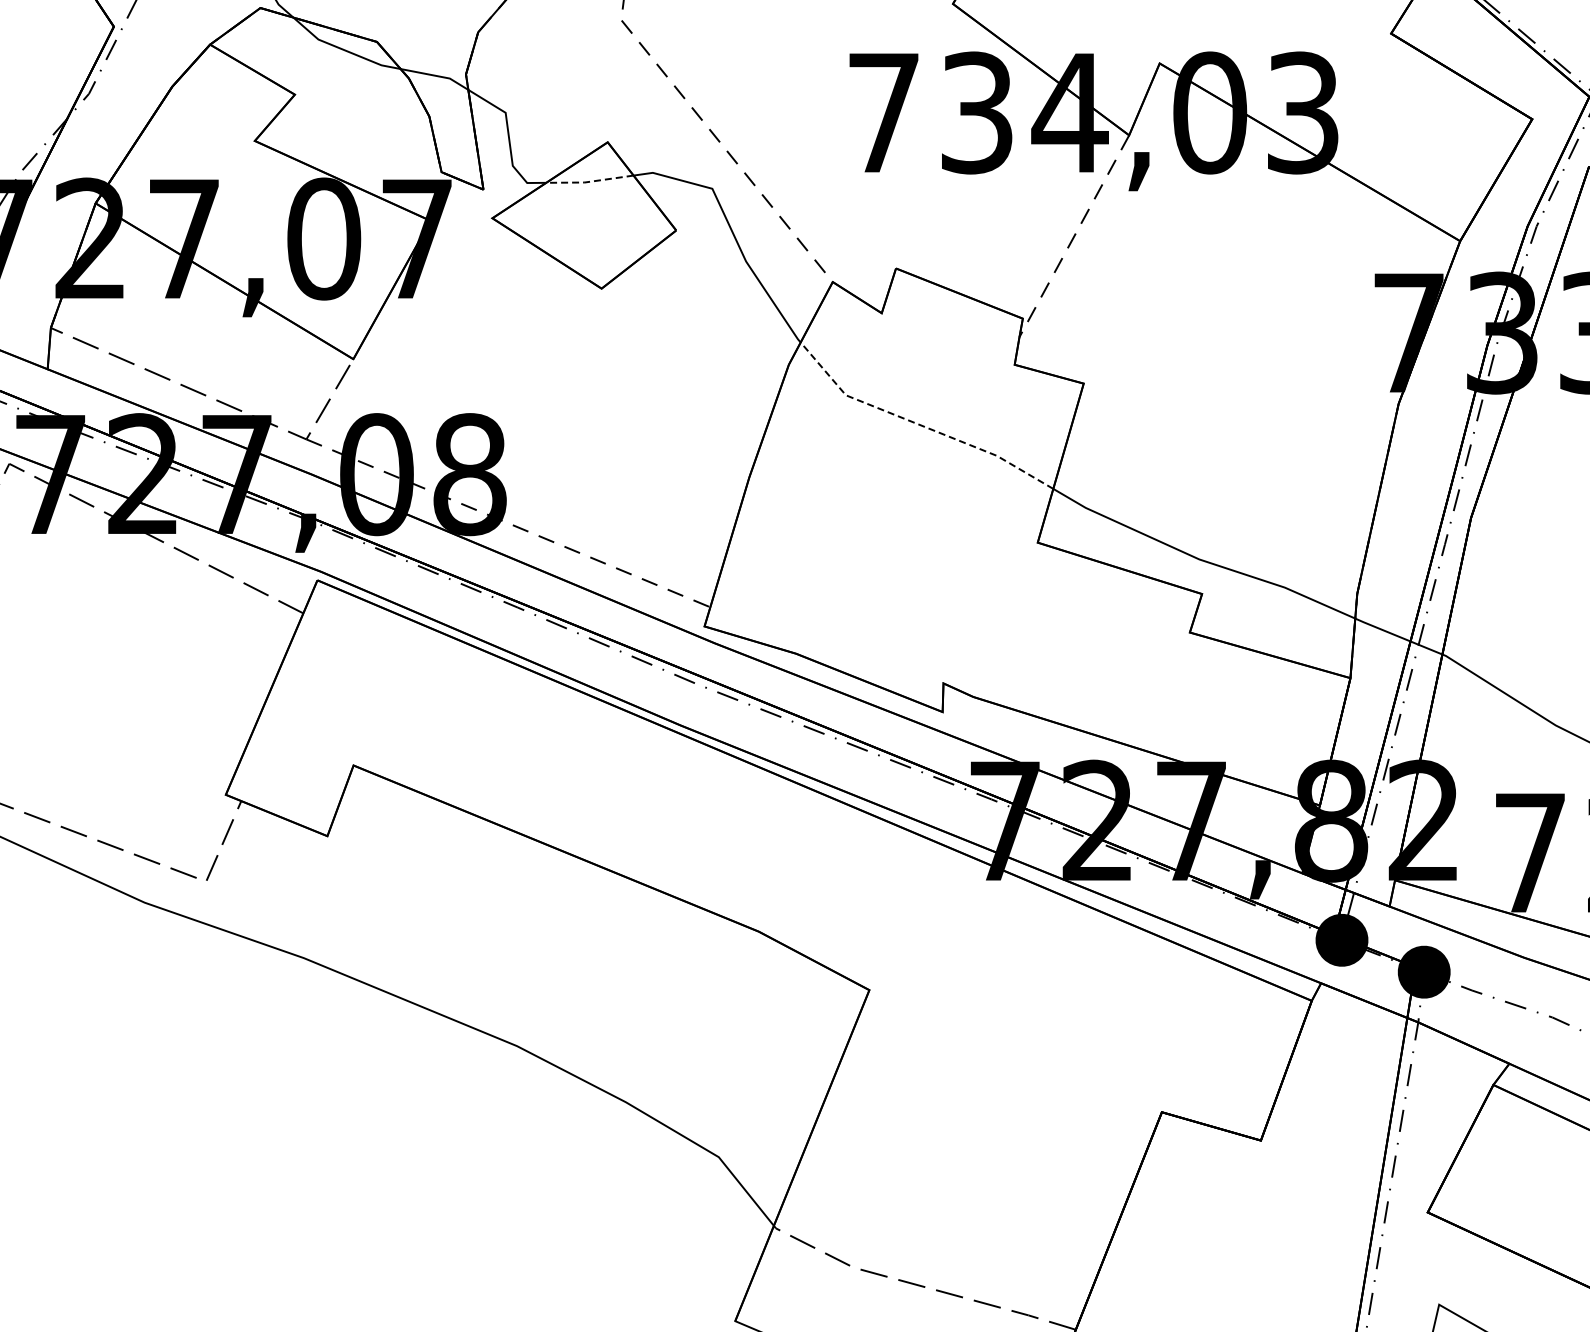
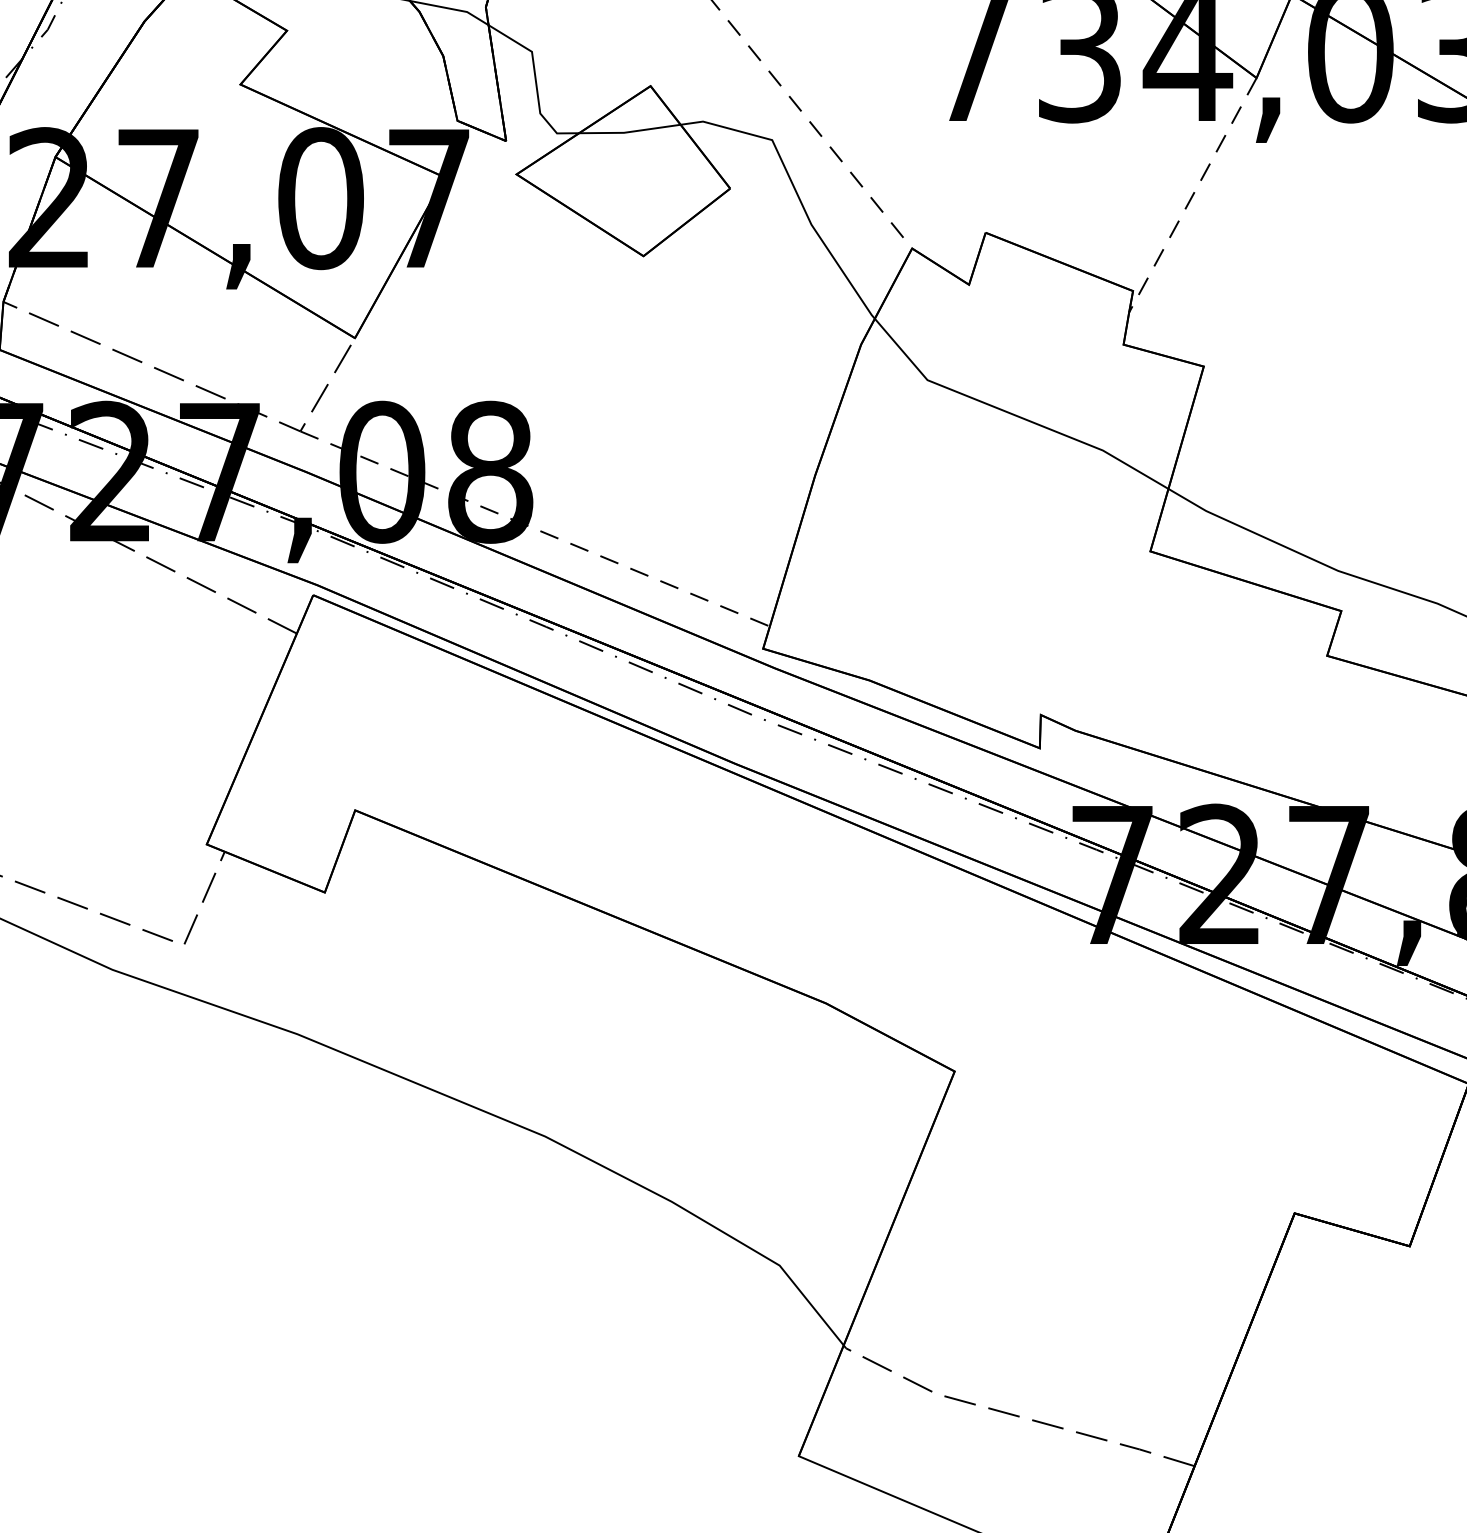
line: (589, 181) -> (629, 131), dashed -> solid
line: (919, 424) -> (1012, 414), dashed -> solid

